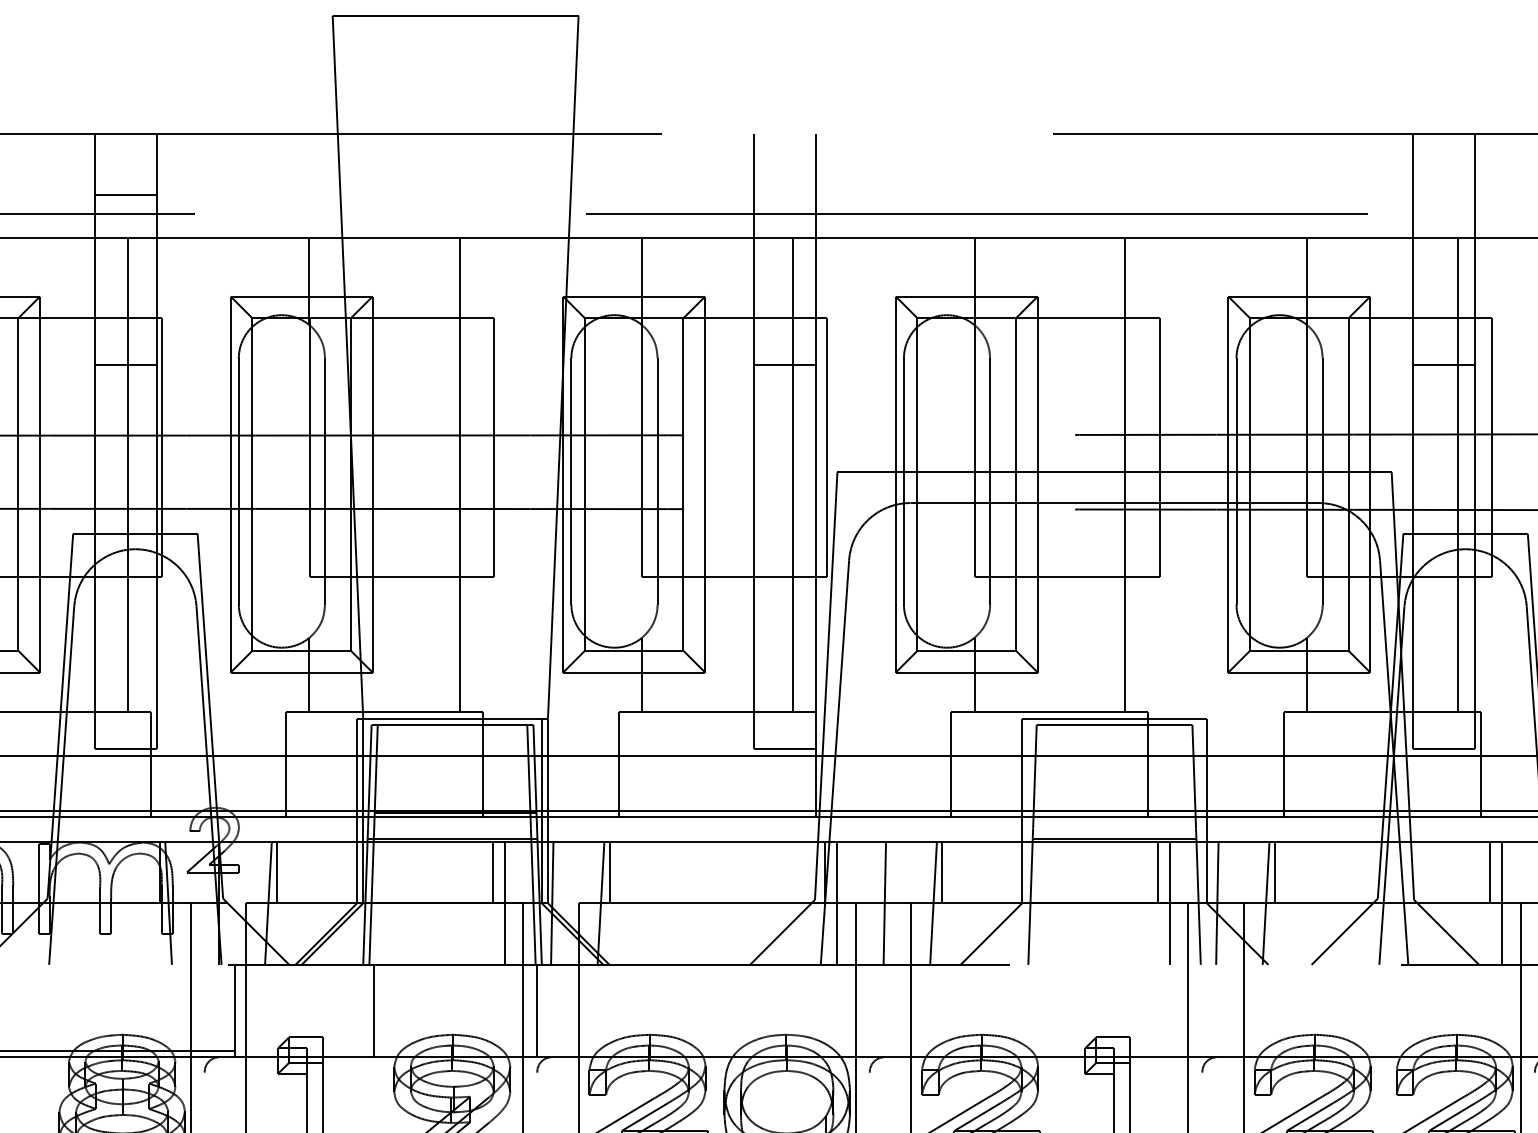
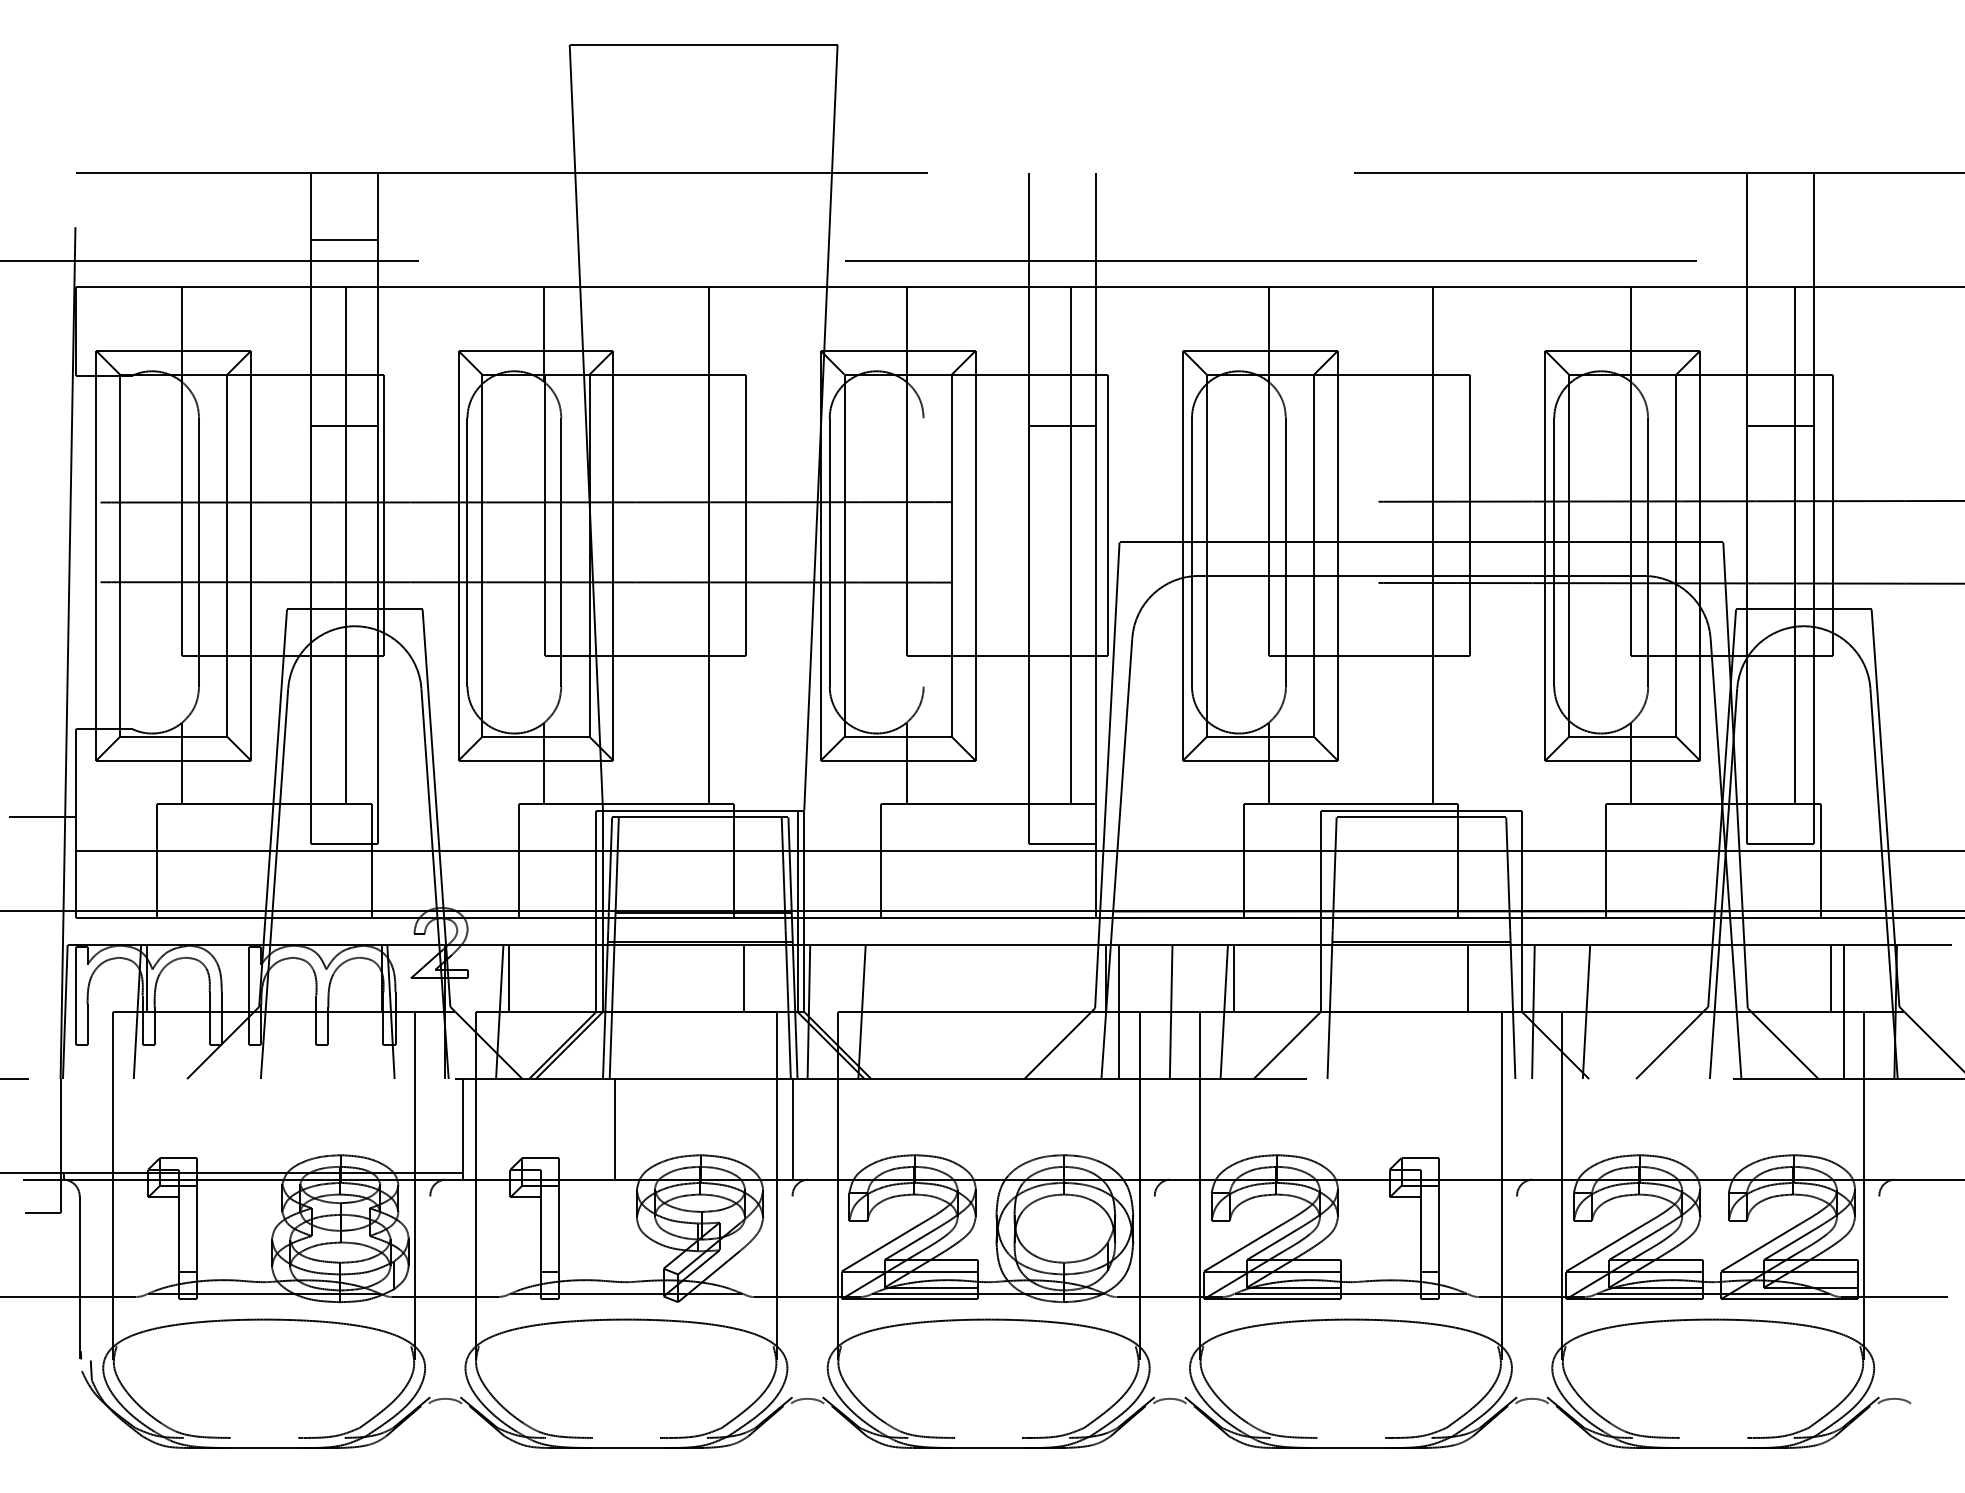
line: (657, 481) -> (923, 552), removed
line: (609, 871) -> (871, 977), removed
line: (1274, 871) -> (1595, 977), removed
line: (504, 902) -> (756, 1011), removed
line: (1169, 902) -> (1481, 1011), removed

